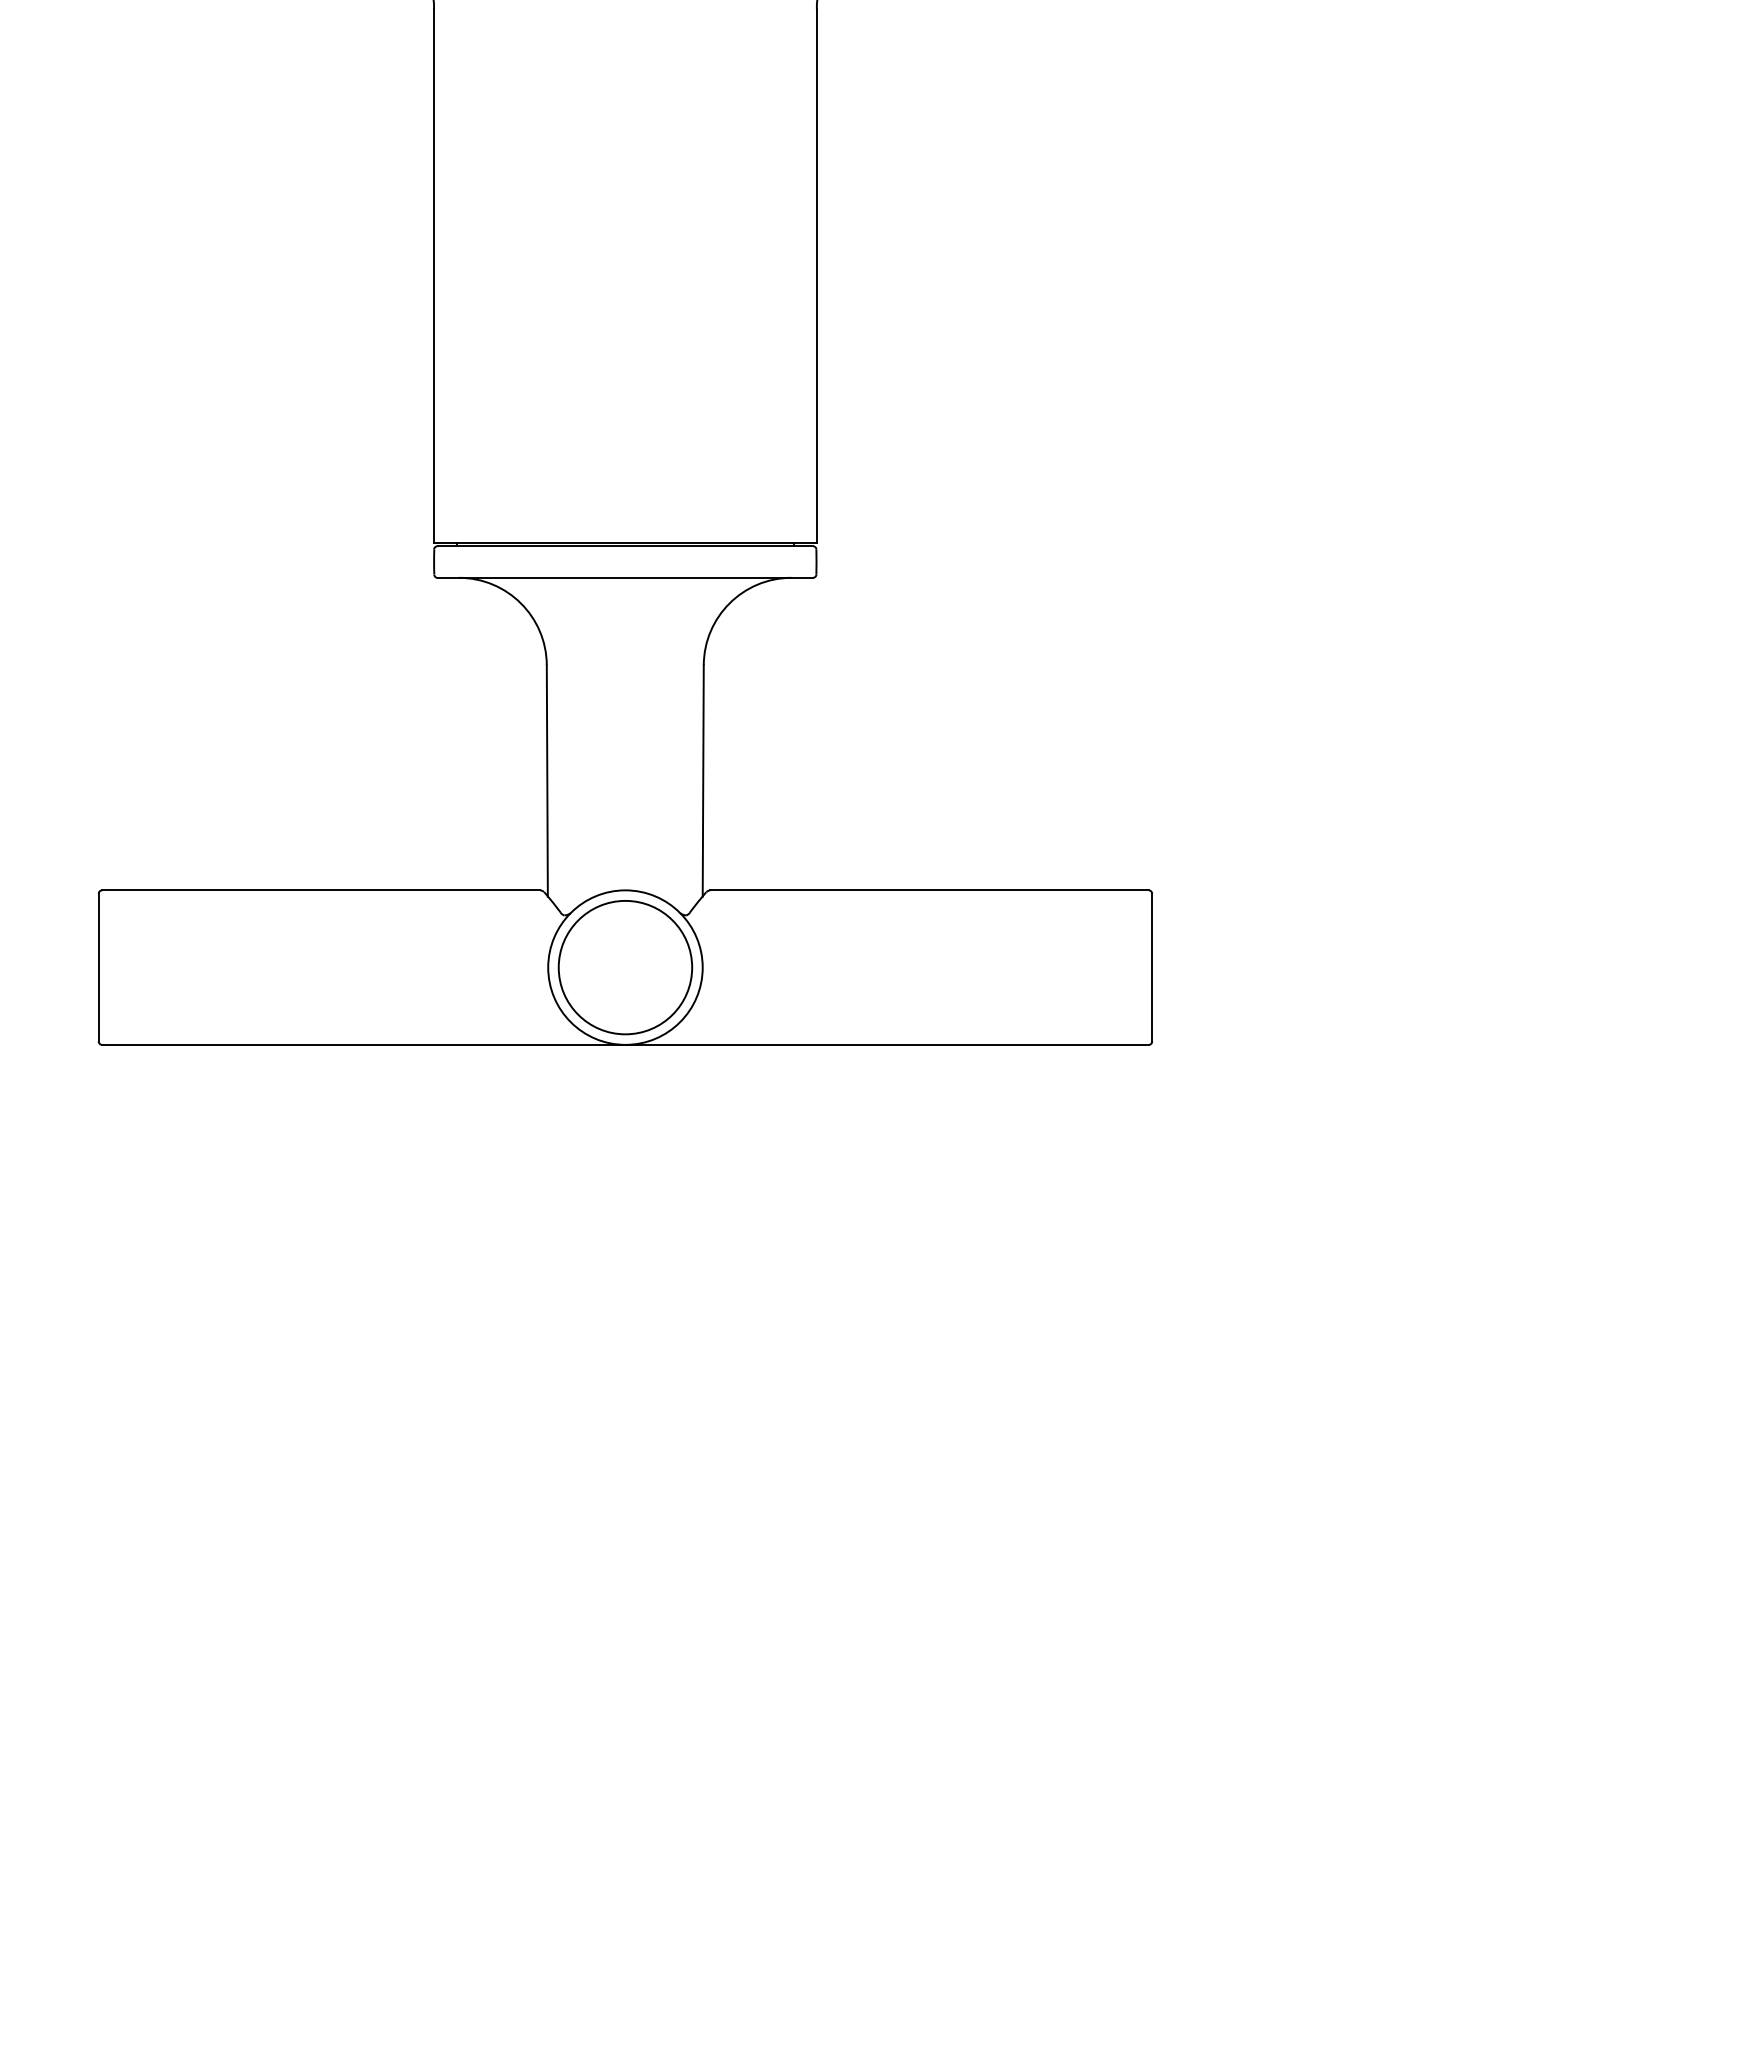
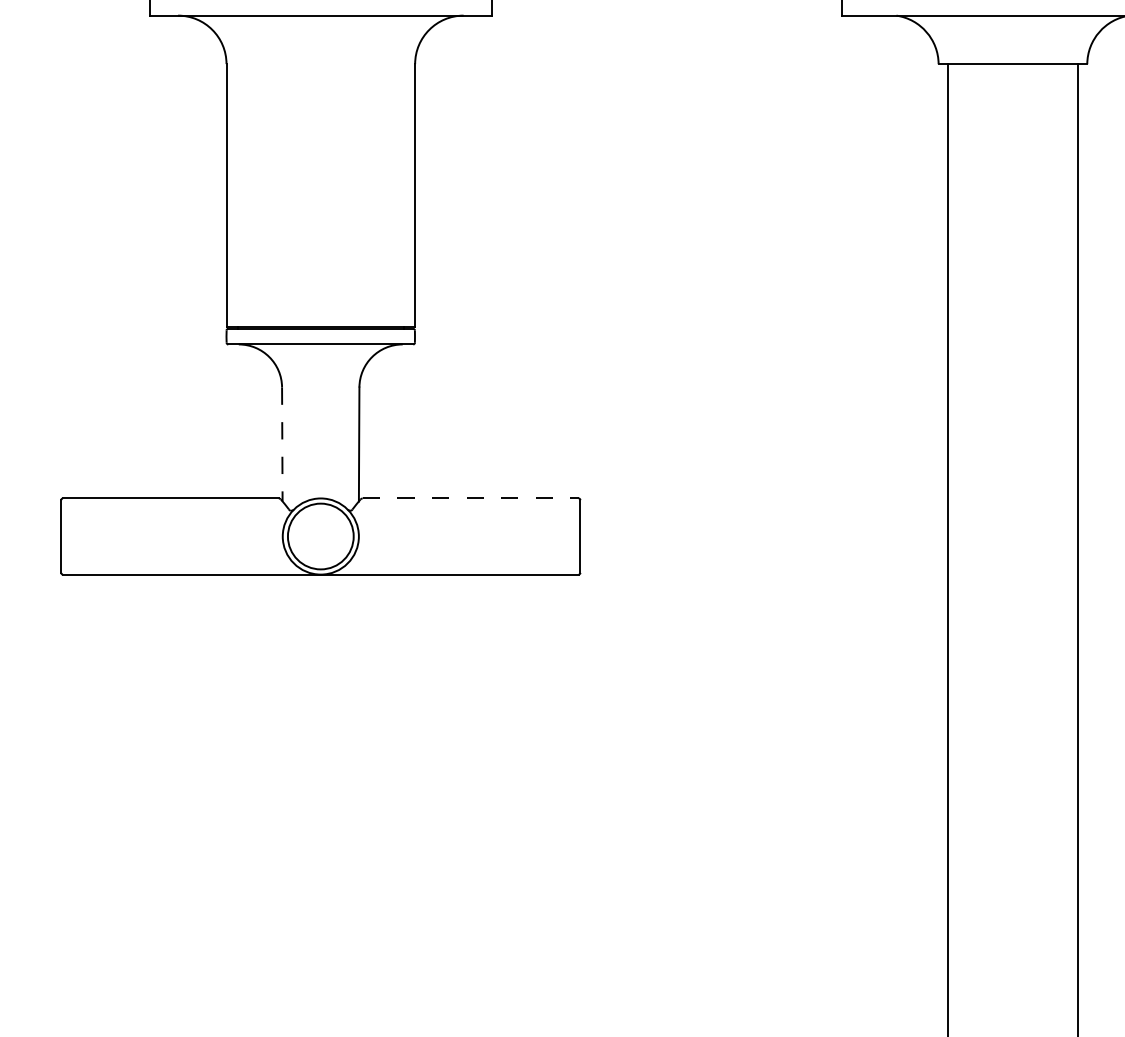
line: (547, 782) -> (282, 445), solid -> dashed
line: (929, 890) -> (470, 498), solid -> dashed

